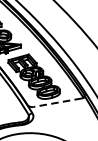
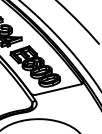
line: (57, 102) -> (58, 89), dashed -> solid

